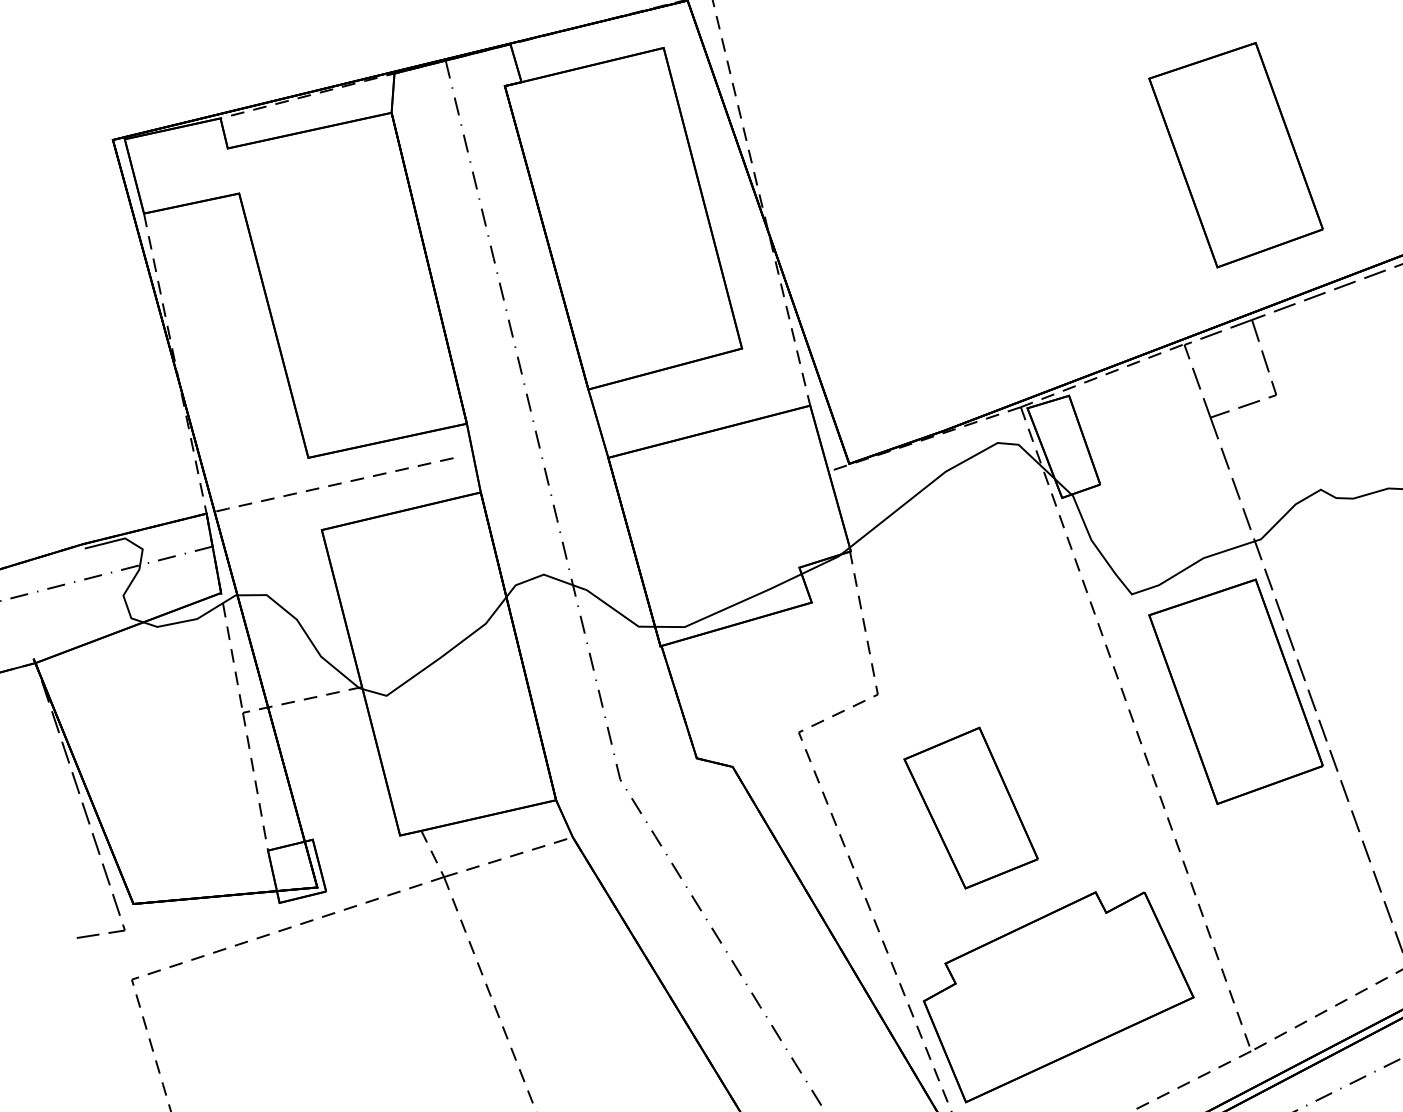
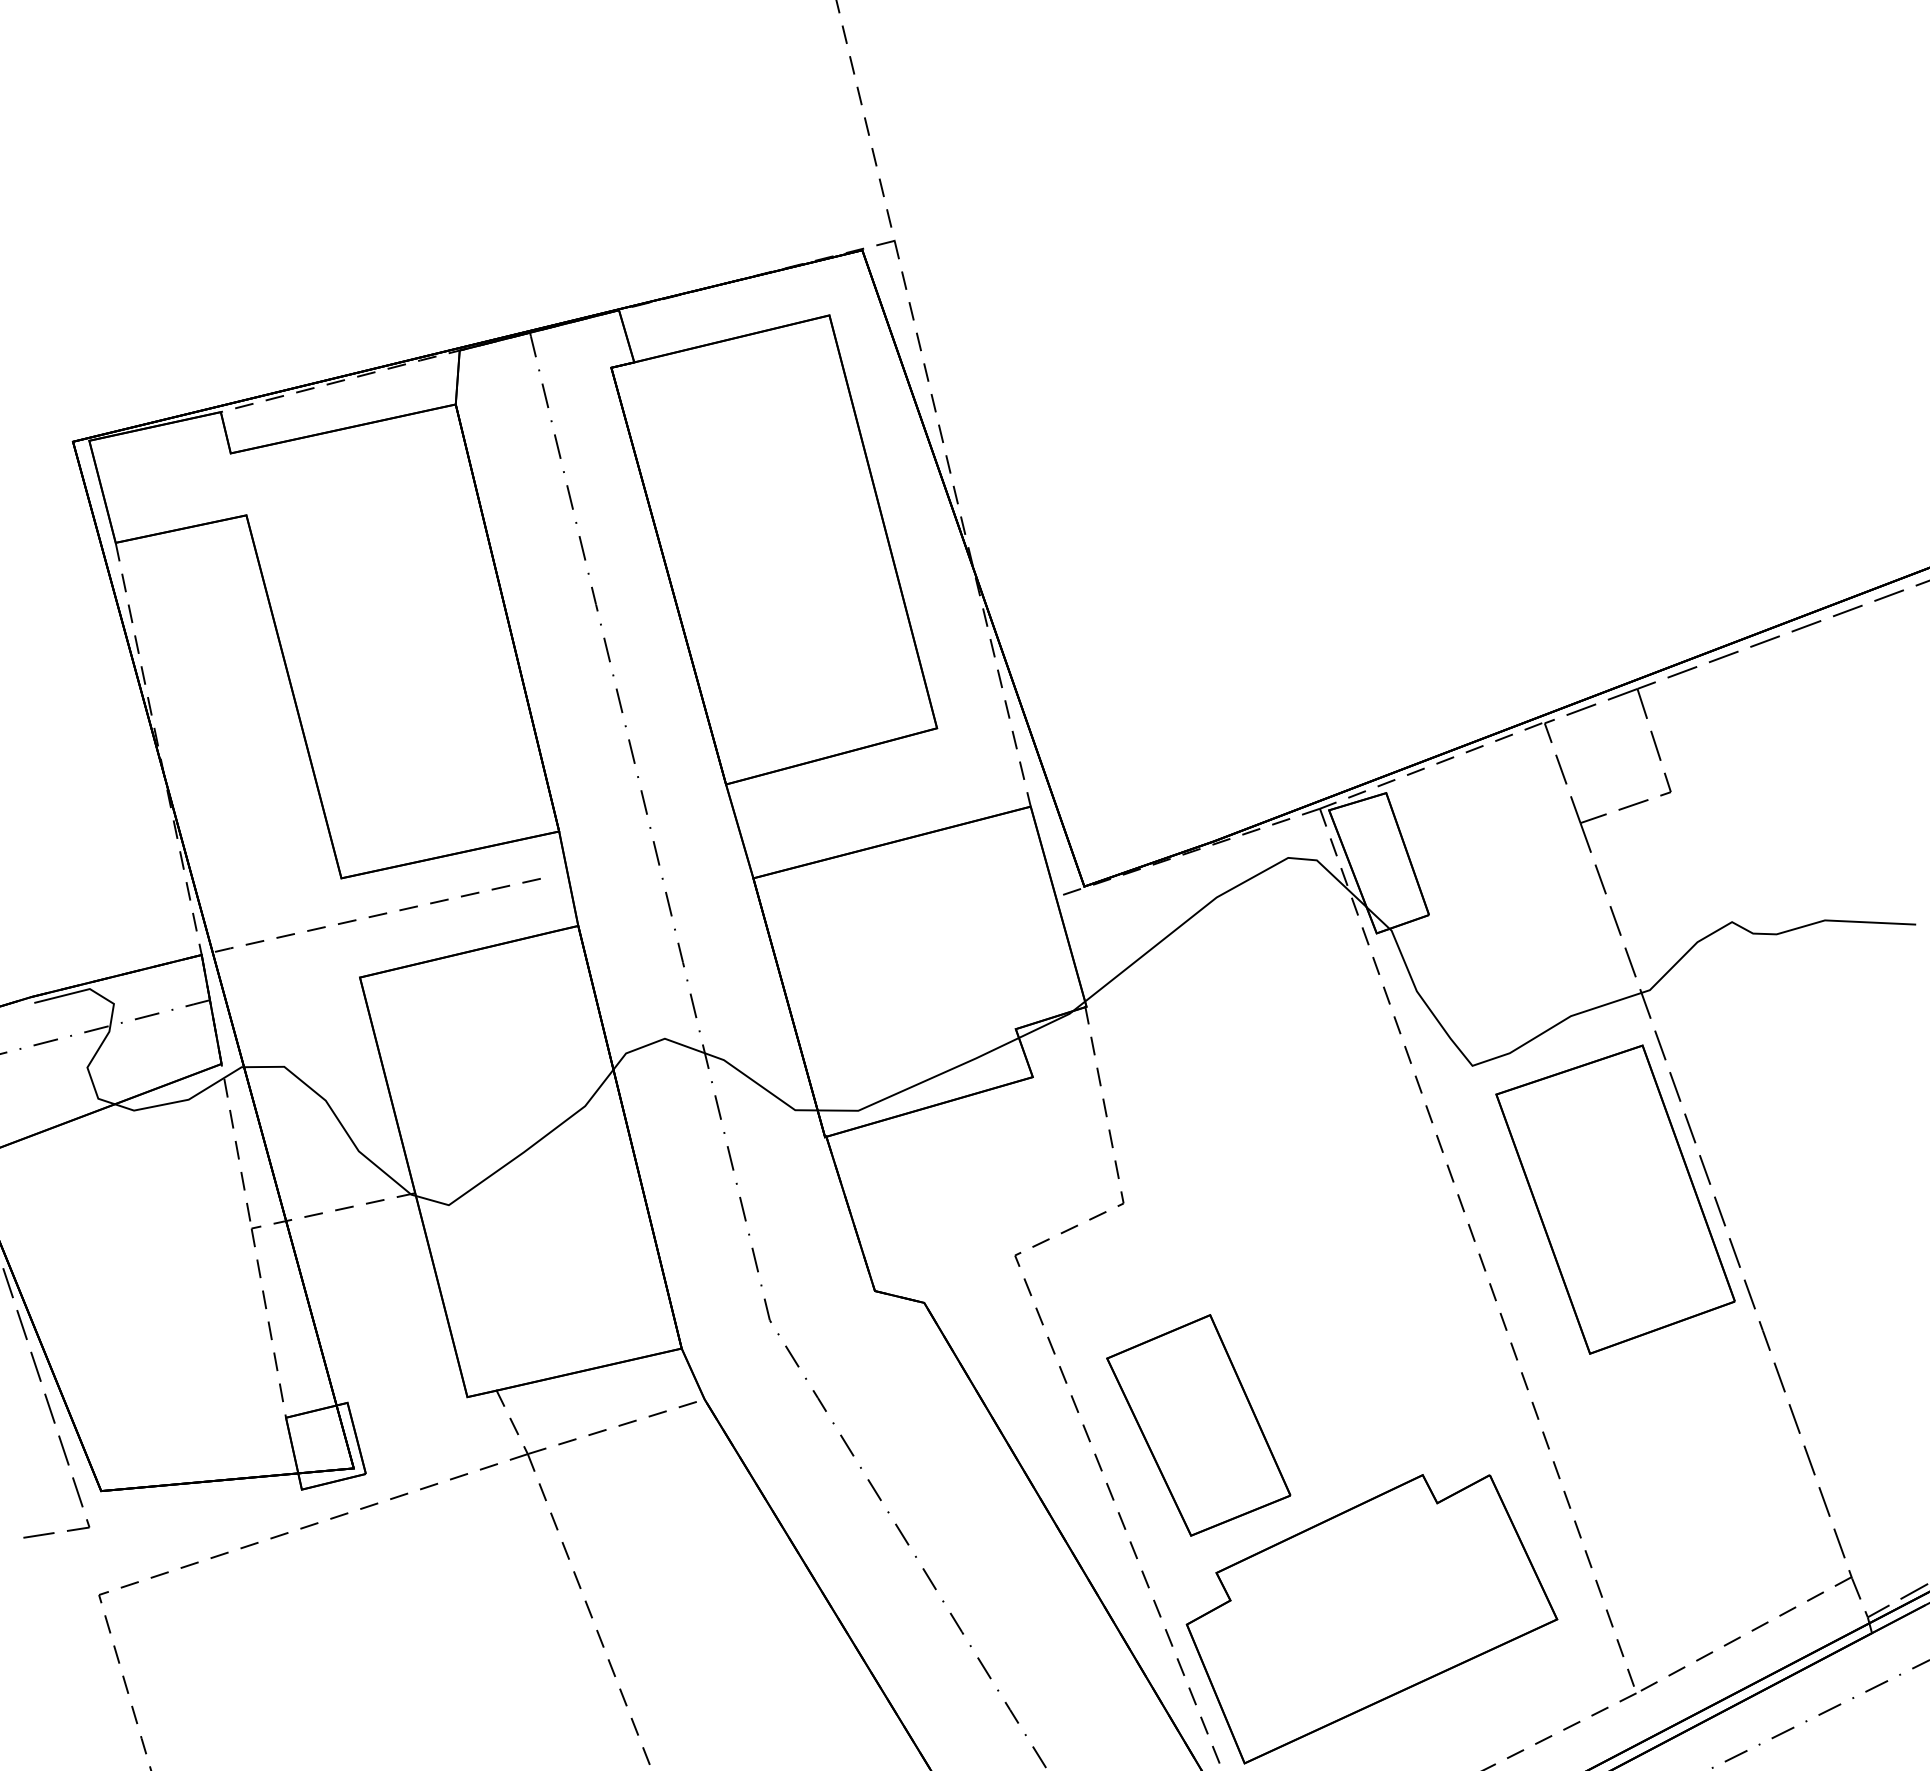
part: (1236, 155) -> (1615, 462), removed
part: (970, 808) -> (1198, 1425), moved

